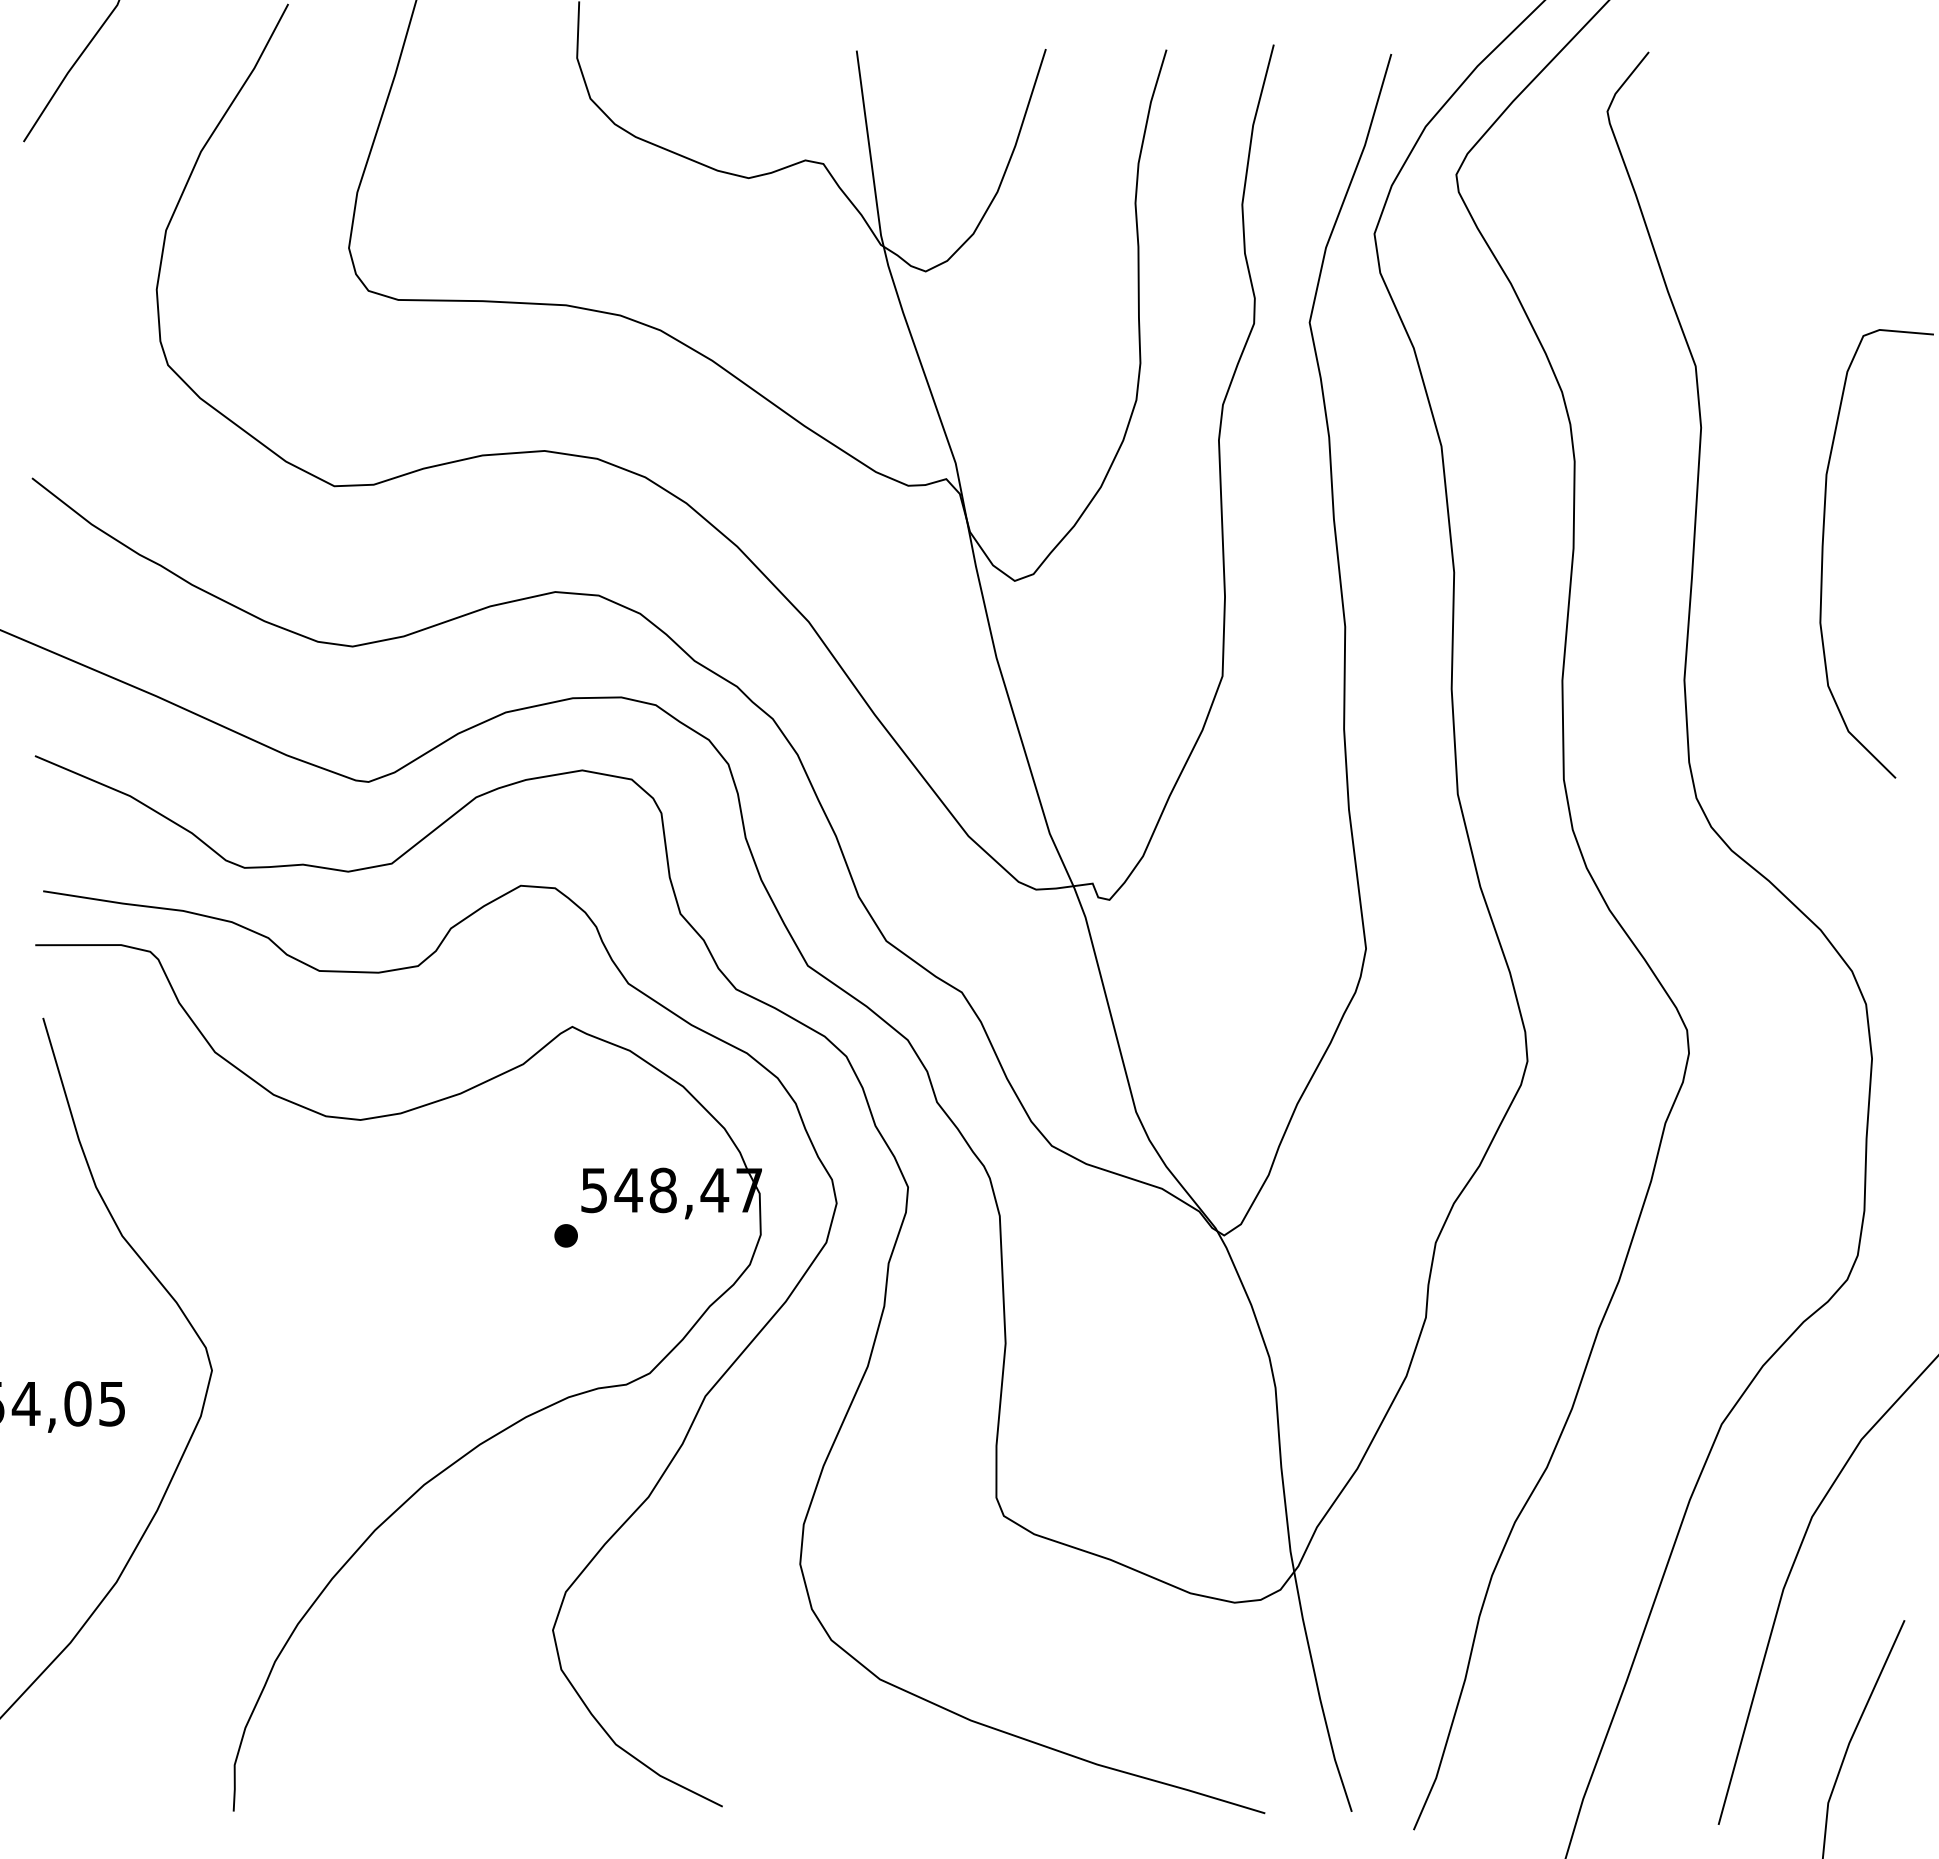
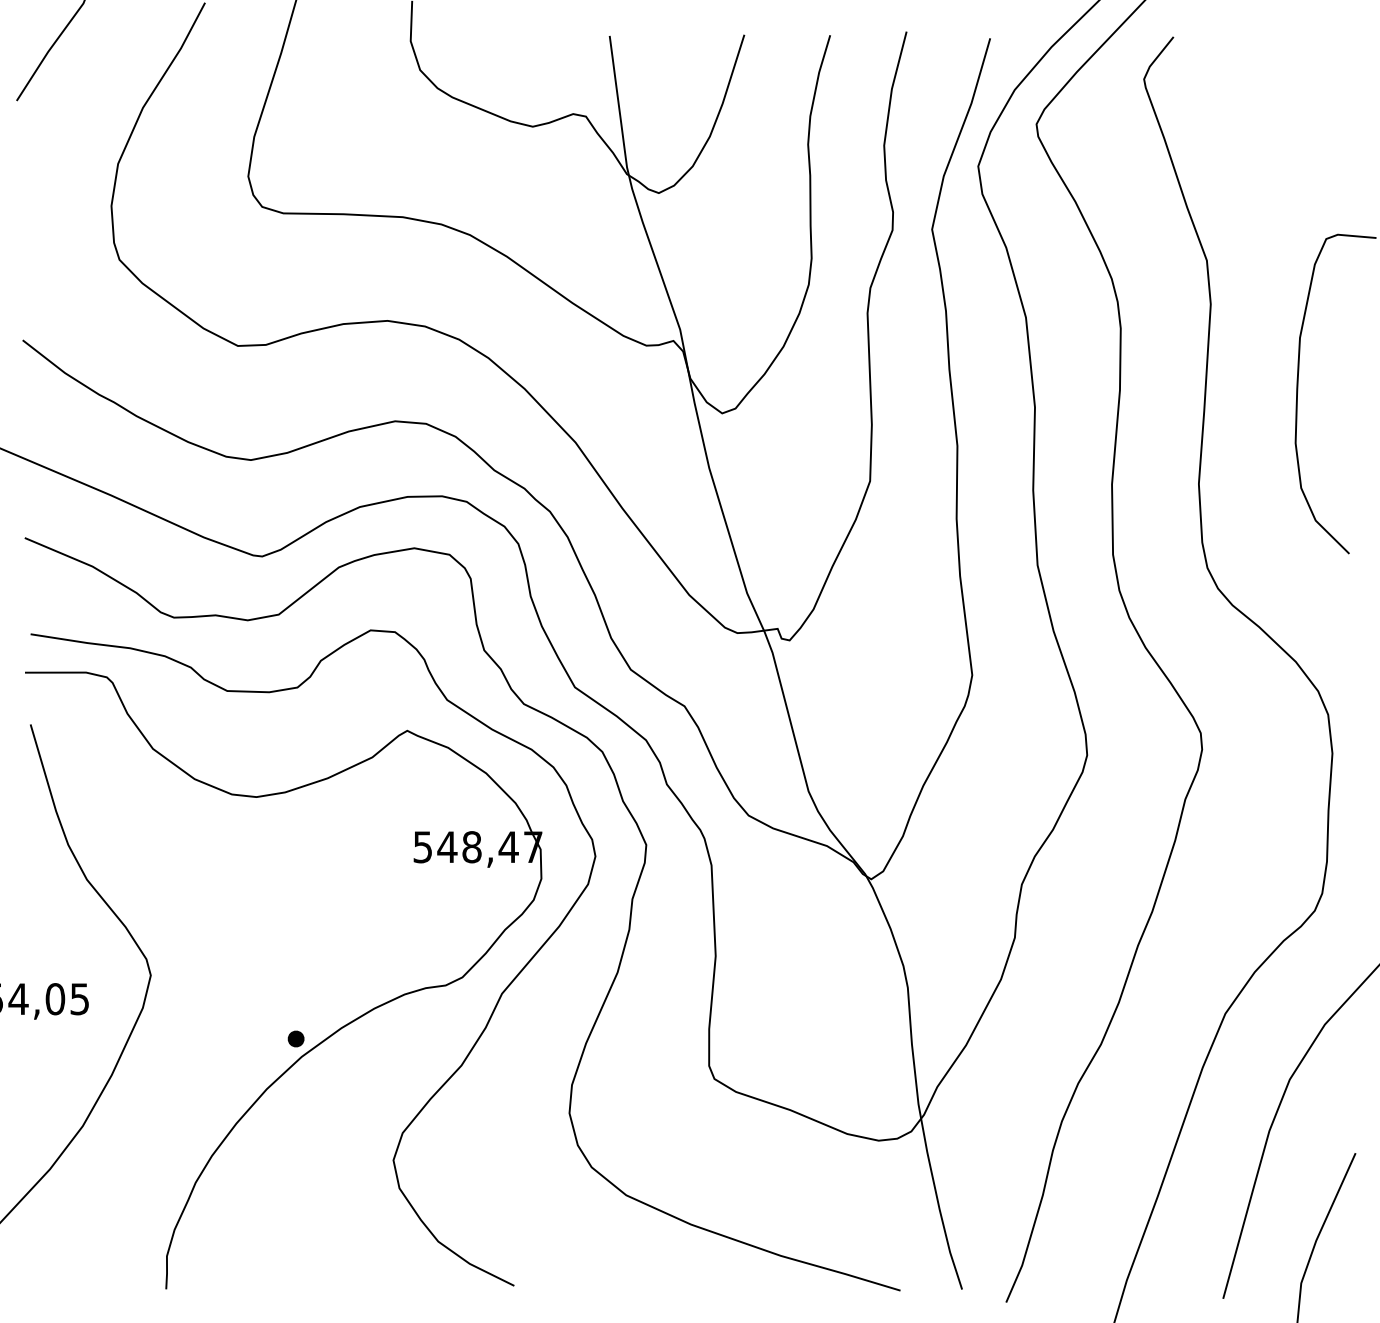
part: (565, 1235) -> (295, 1038), moved

